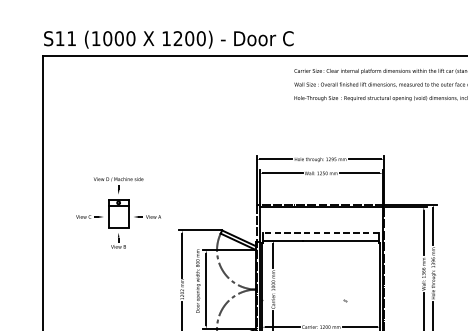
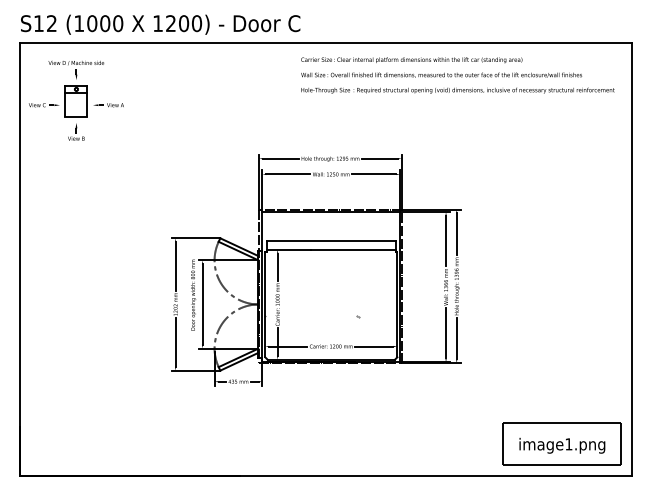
text: (71, 38) -> (51, 23), S11 -> S12
part: (118, 212) -> (76, 100), moved
line: (321, 232) -> (331, 240), dashed -> solid

